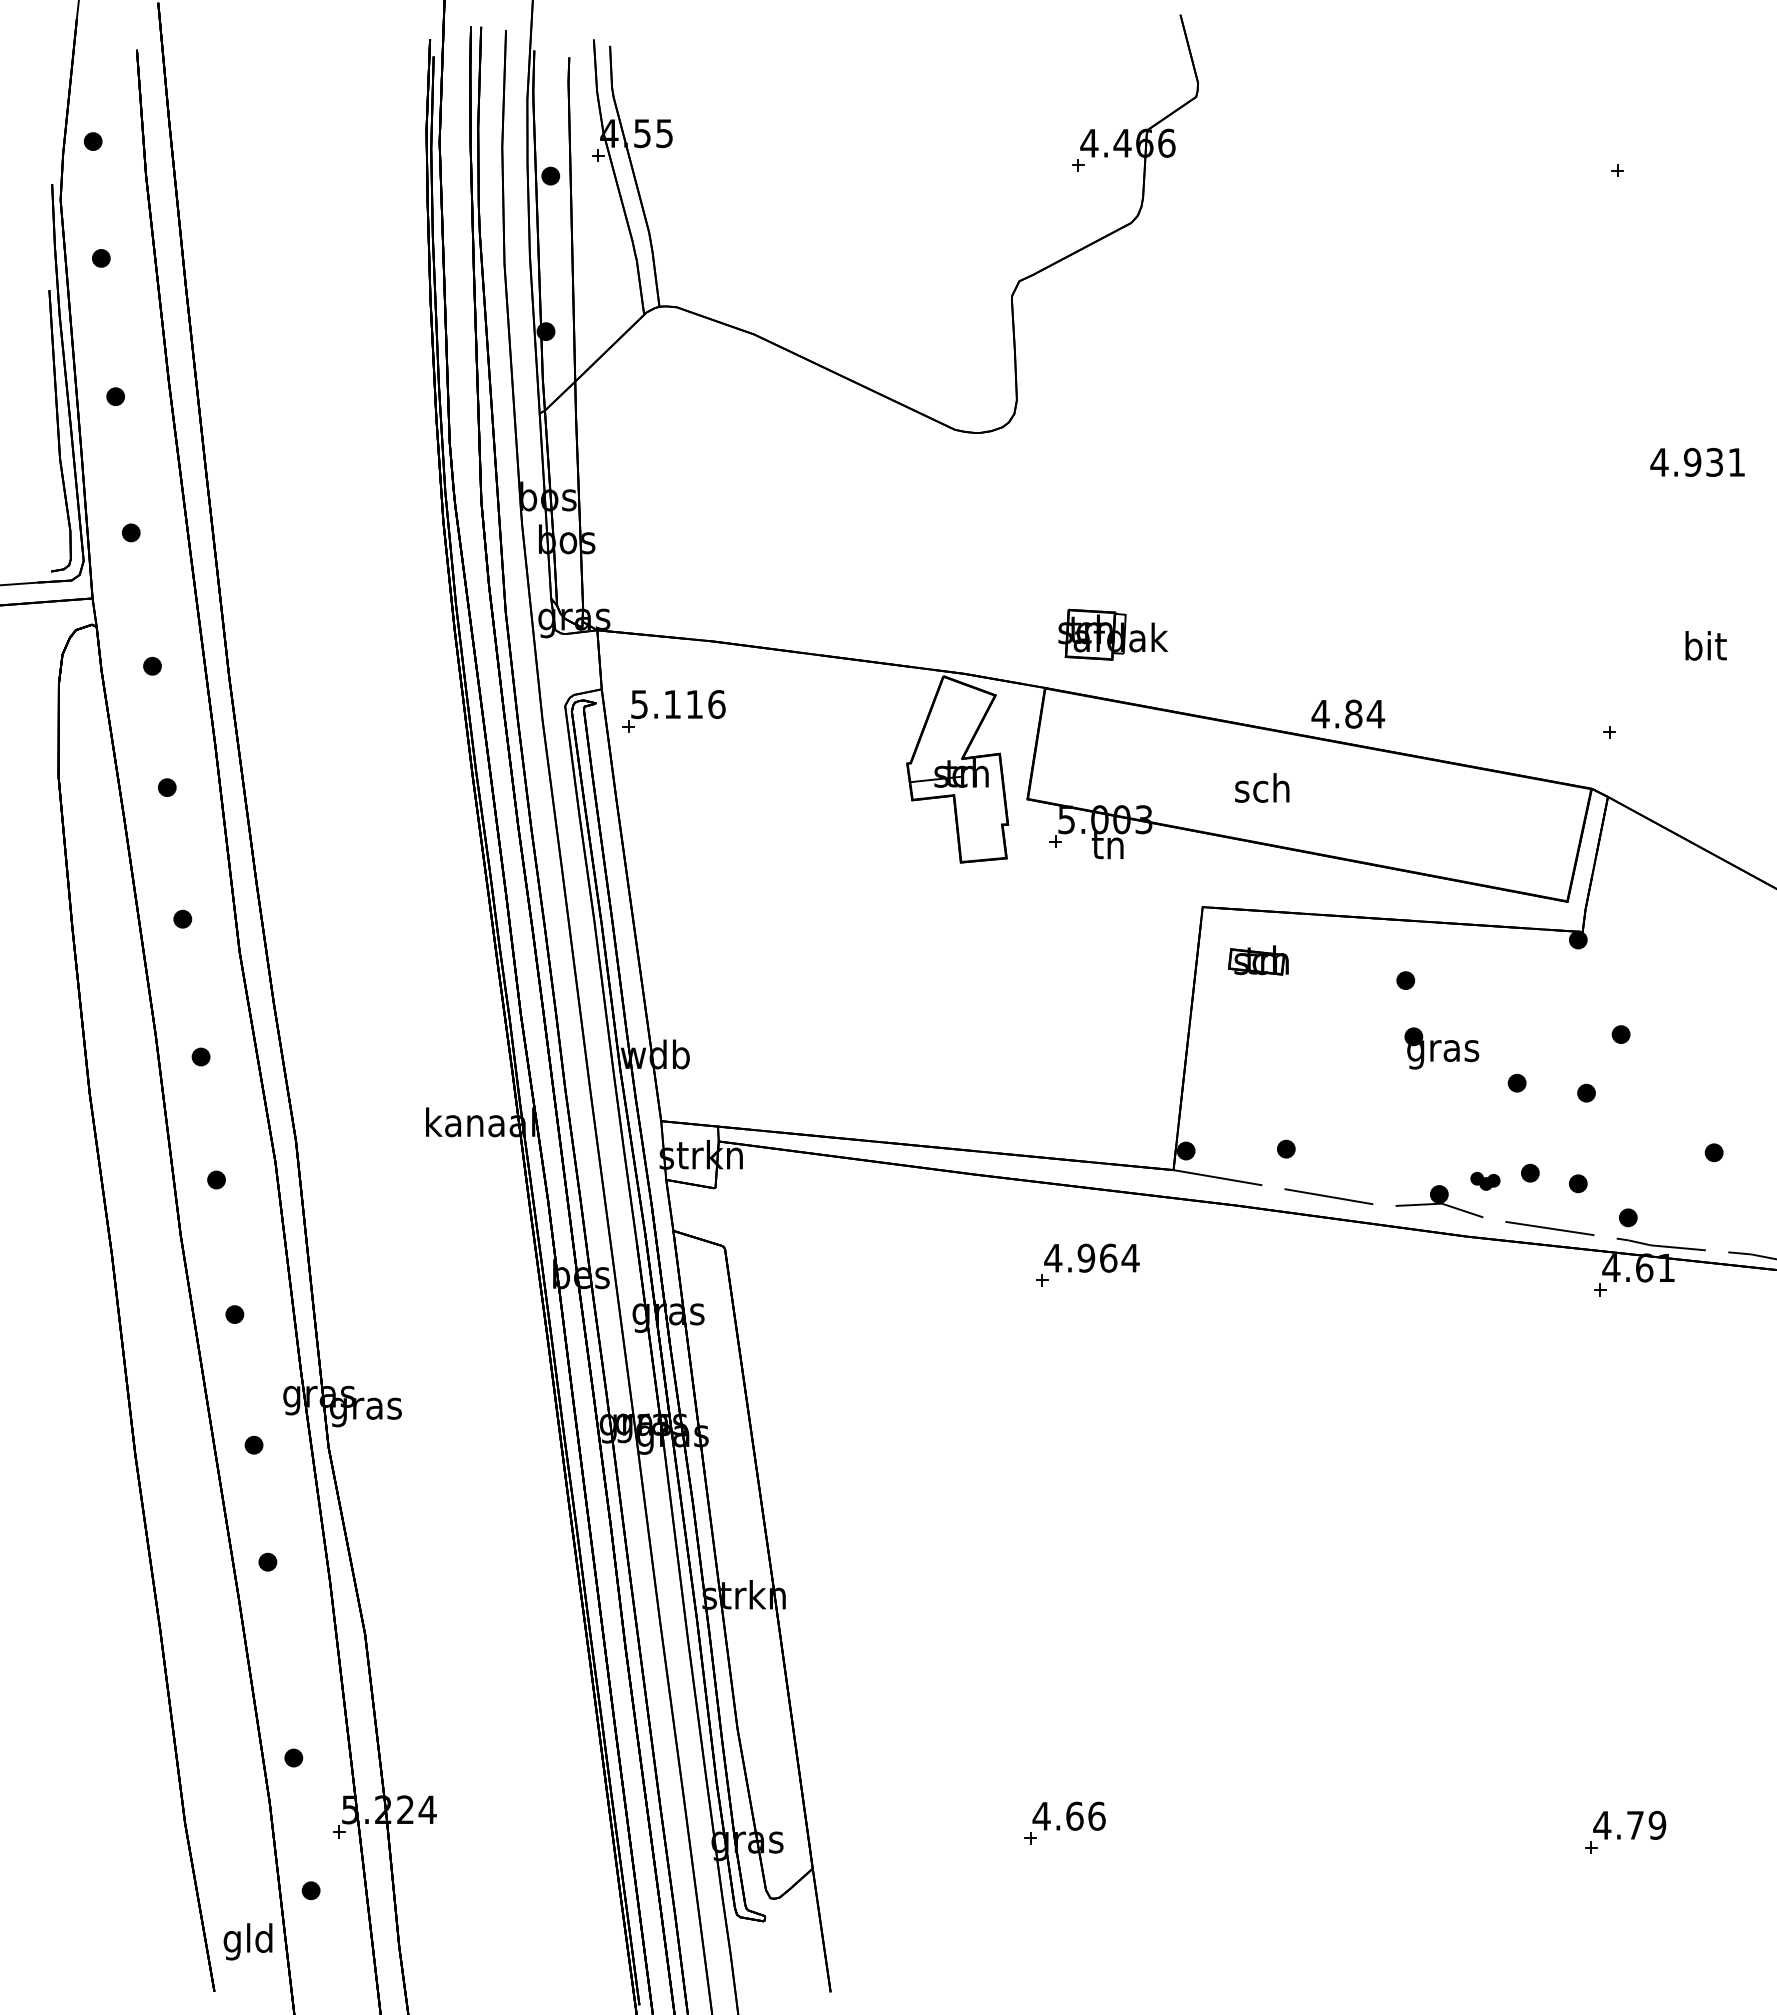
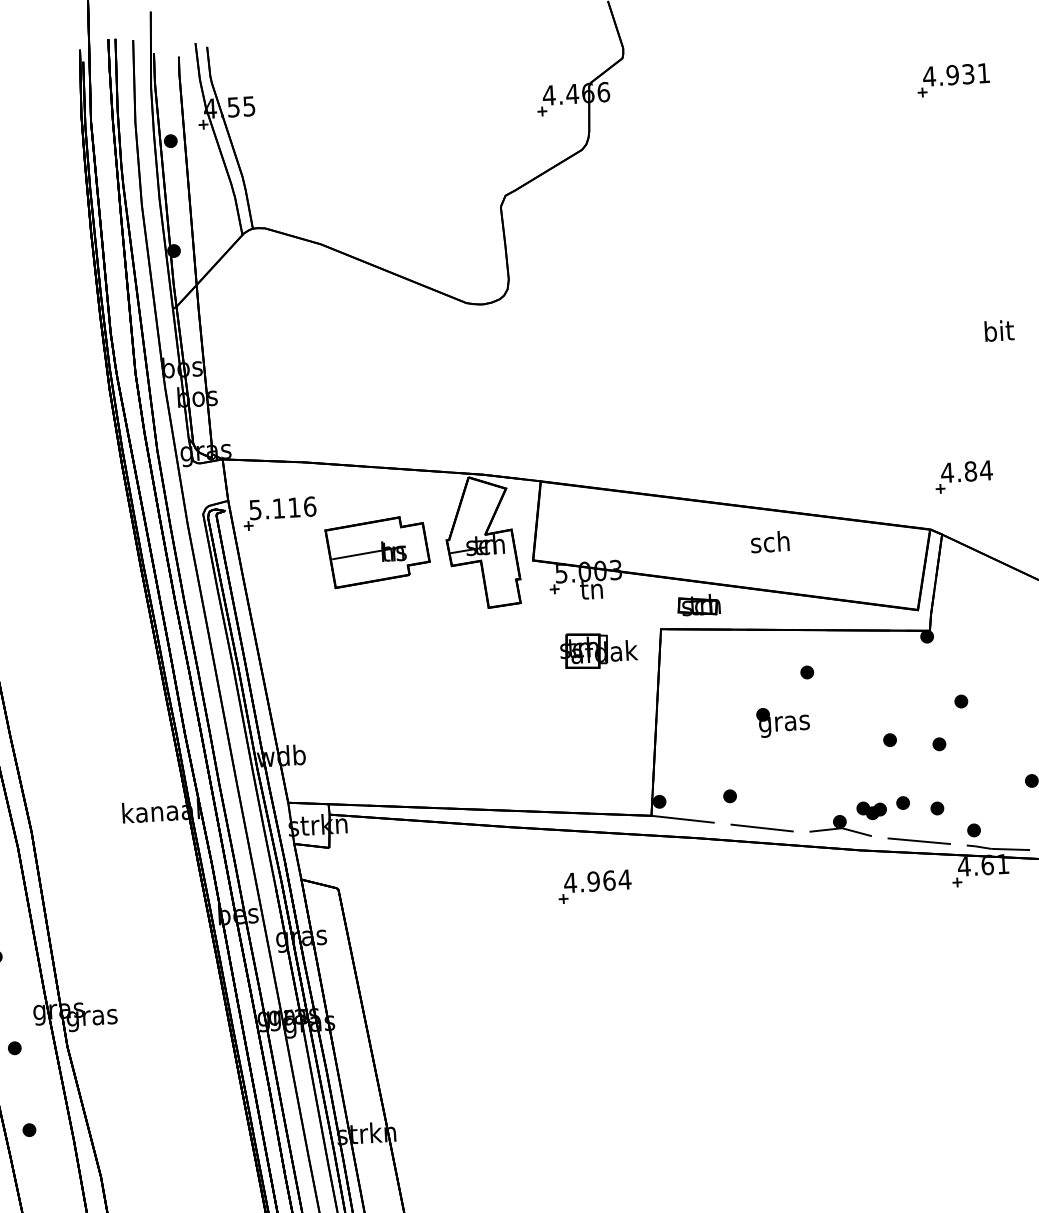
text: (1697, 462) -> (956, 74), moved
part: (1113, 634) -> (599, 650), moved
text: (1705, 645) -> (998, 330), moved
text: (1347, 713) -> (966, 471), moved
part: (808, 774) -> (377, 552), added
text: (1262, 787) -> (770, 541), moved
part: (1258, 960) -> (699, 605), moved
part: (1441, 1048) -> (783, 721), moved
part: (1485, 1181) -> (871, 810), size x1.43

